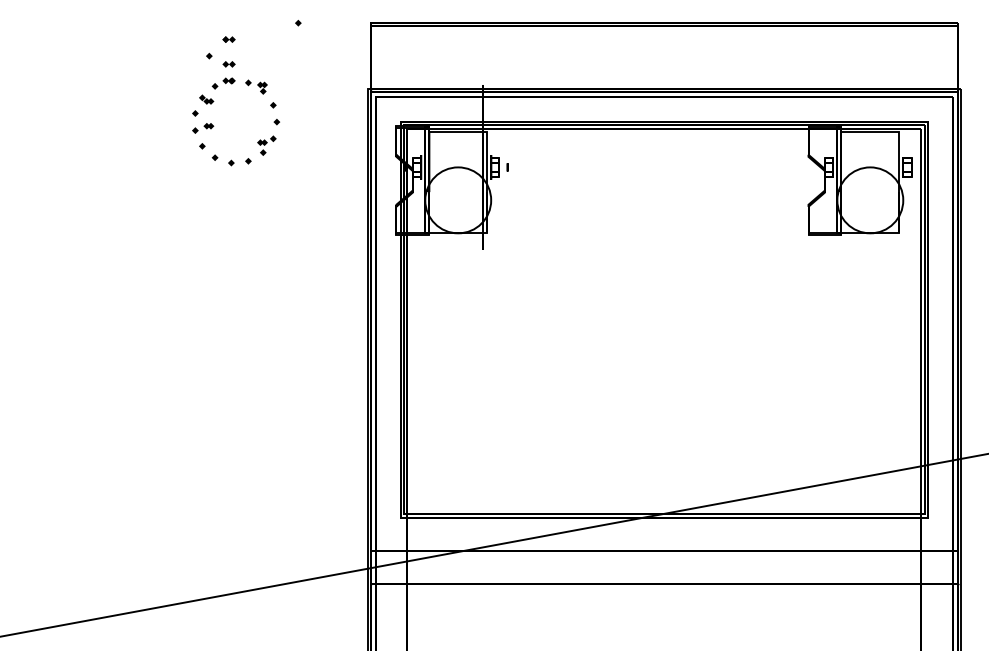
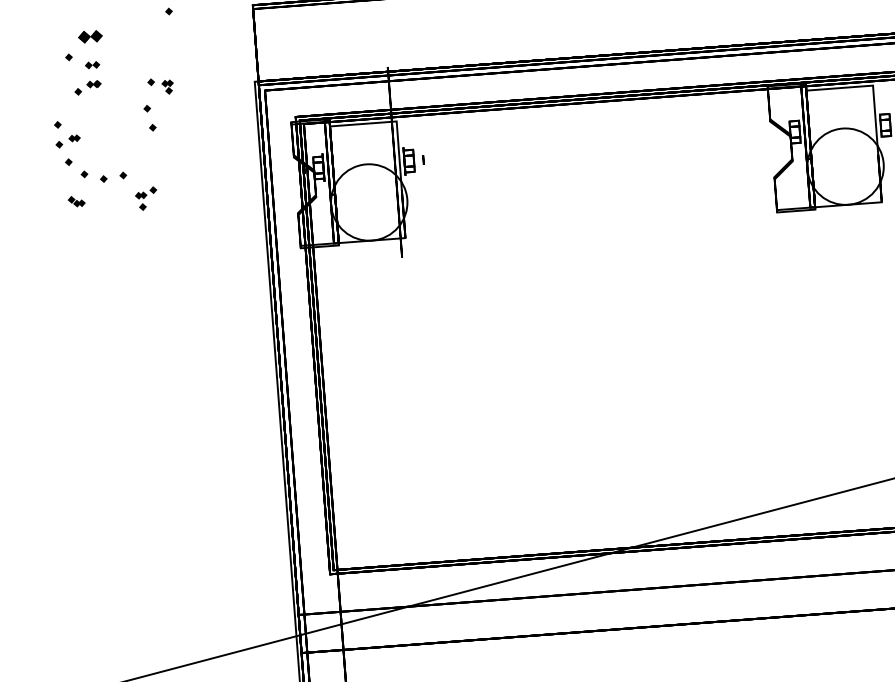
part: (228, 39) -> (89, 36), size x1.6
part: (256, 86) -> (160, 85), moved
part: (206, 99) -> (76, 201), moved
part: (266, 145) -> (146, 198), moved

